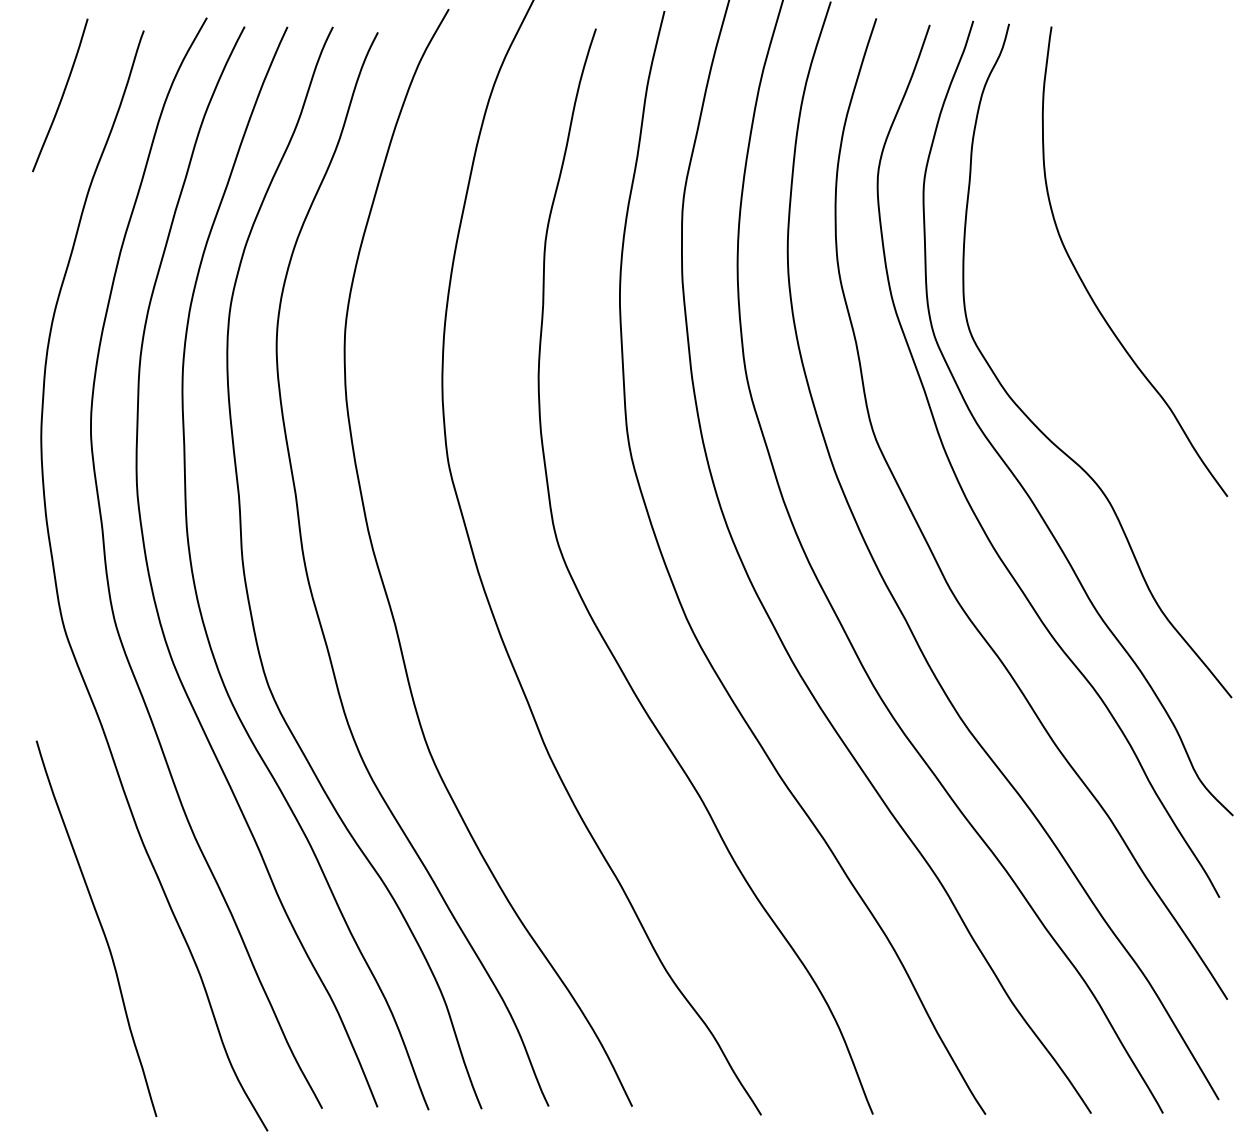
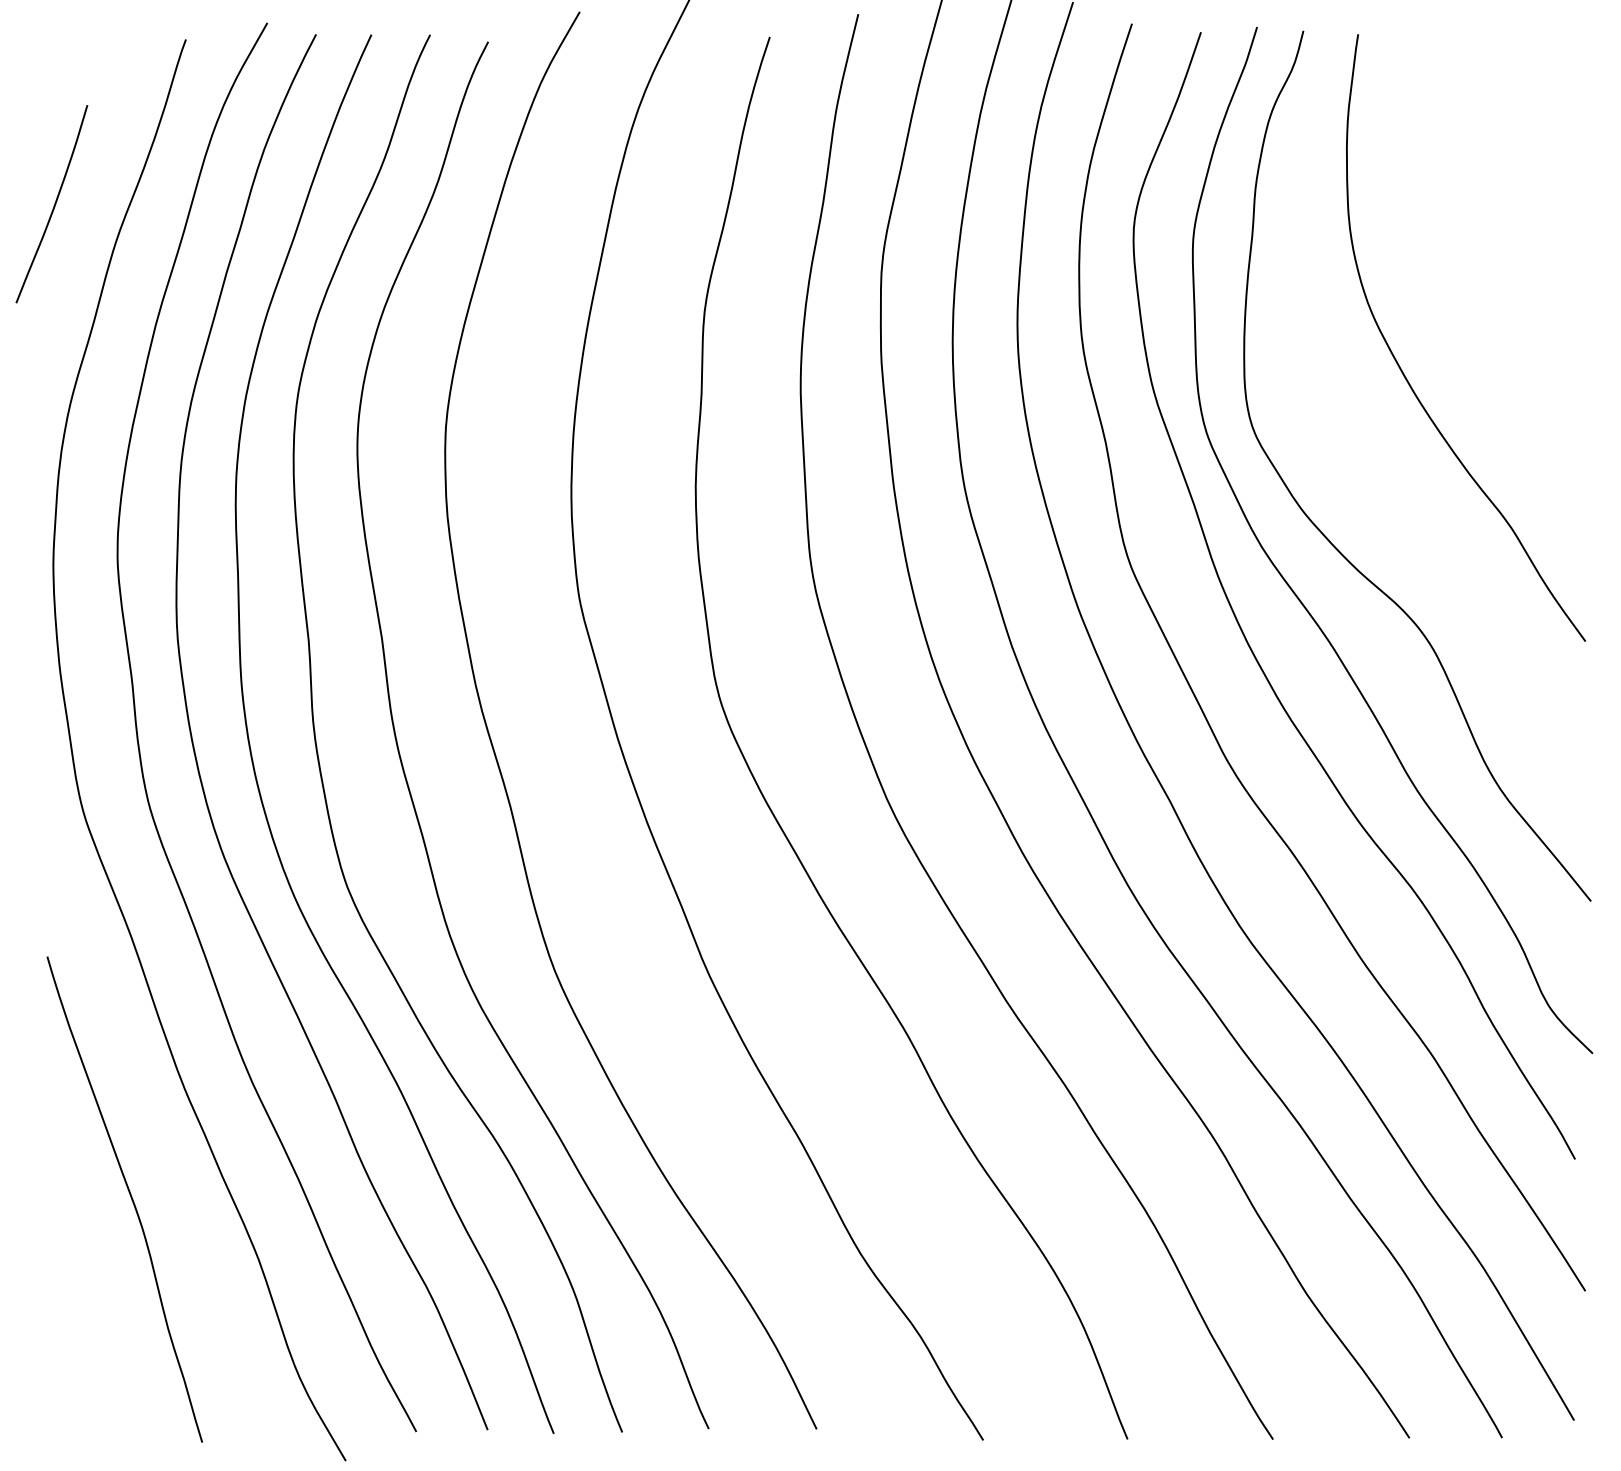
curve: (61, 96) -> (53, 205), moved

